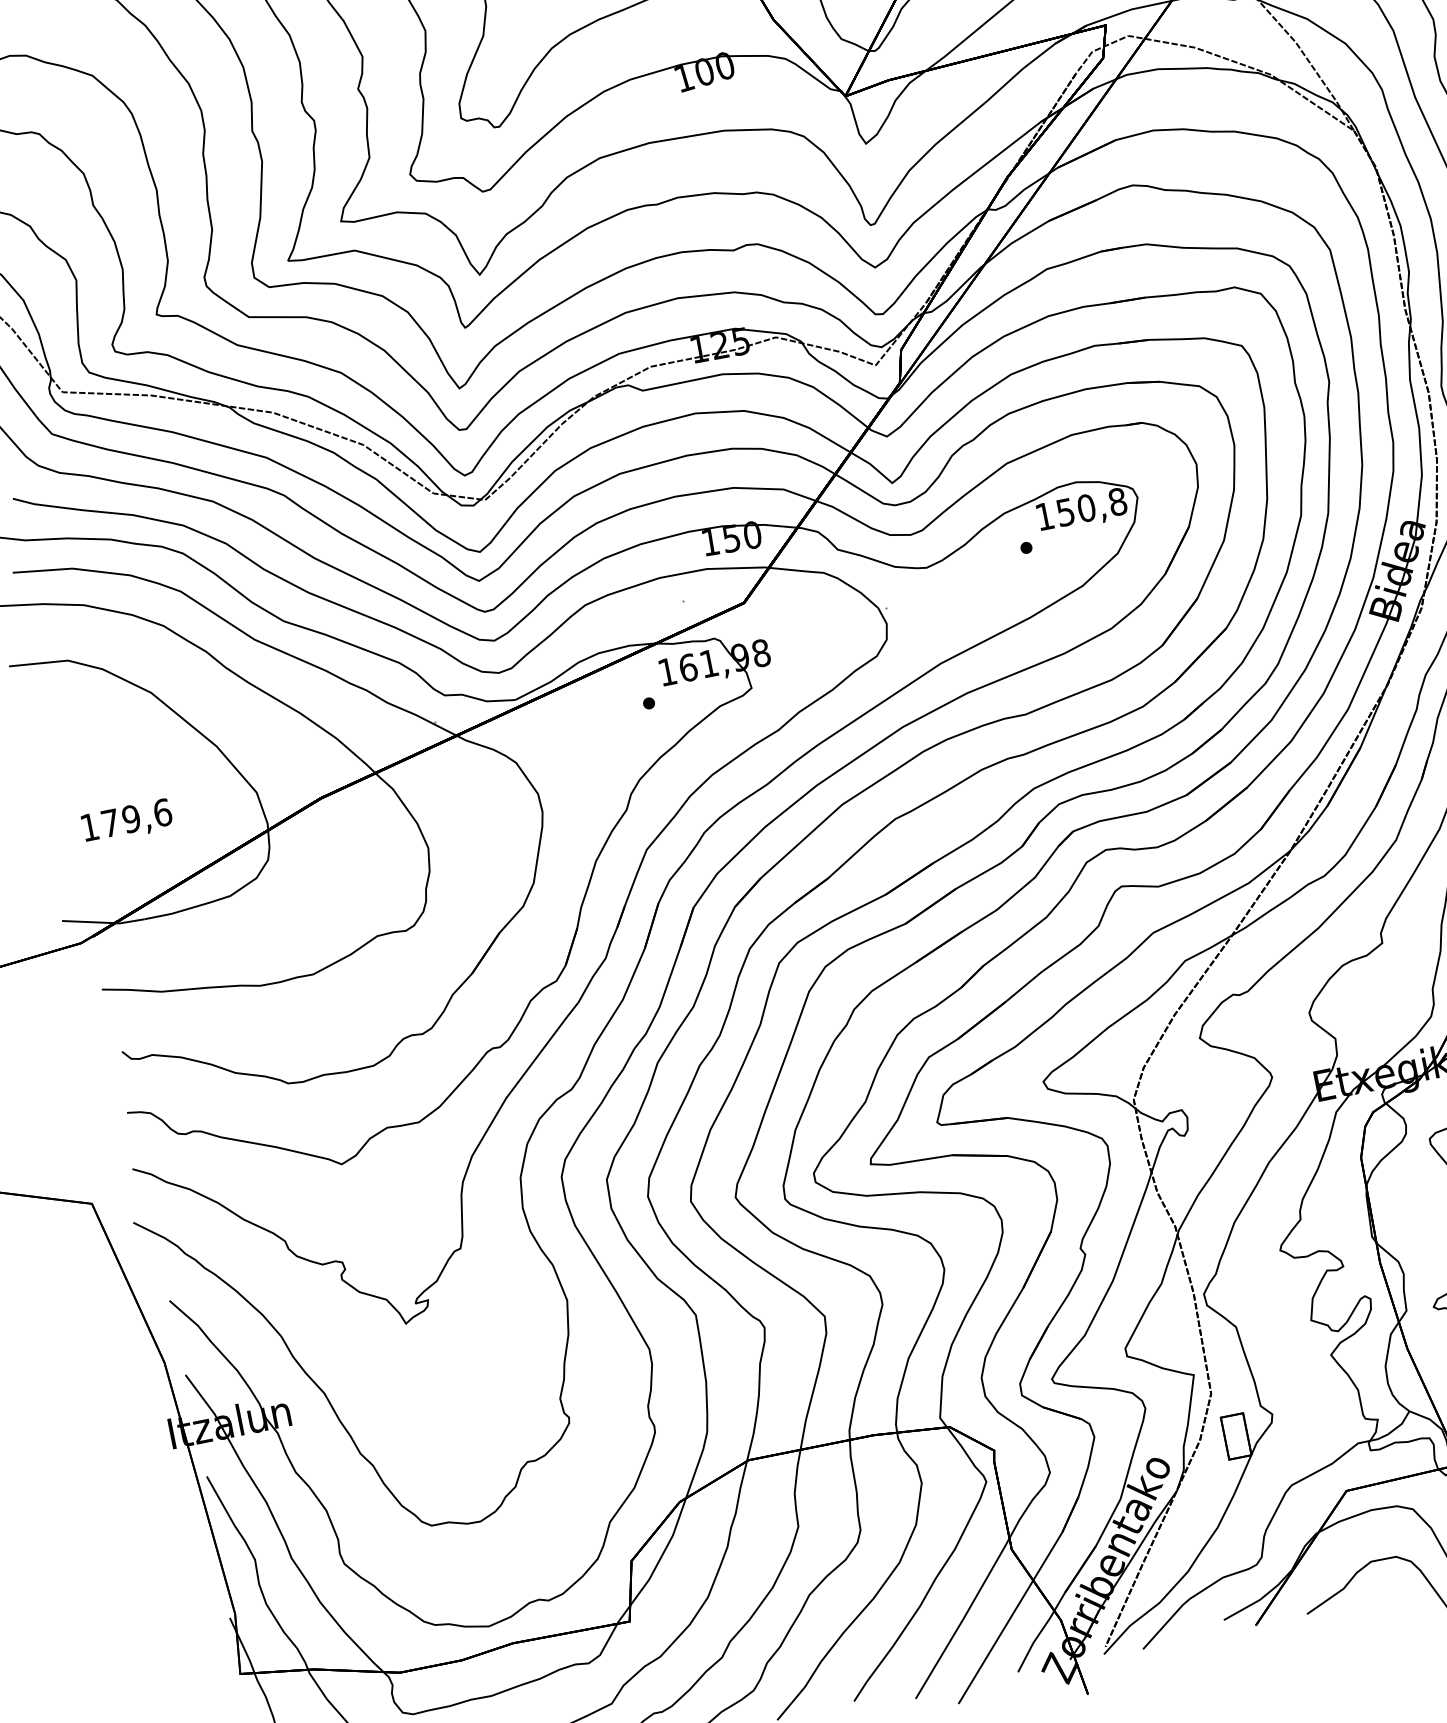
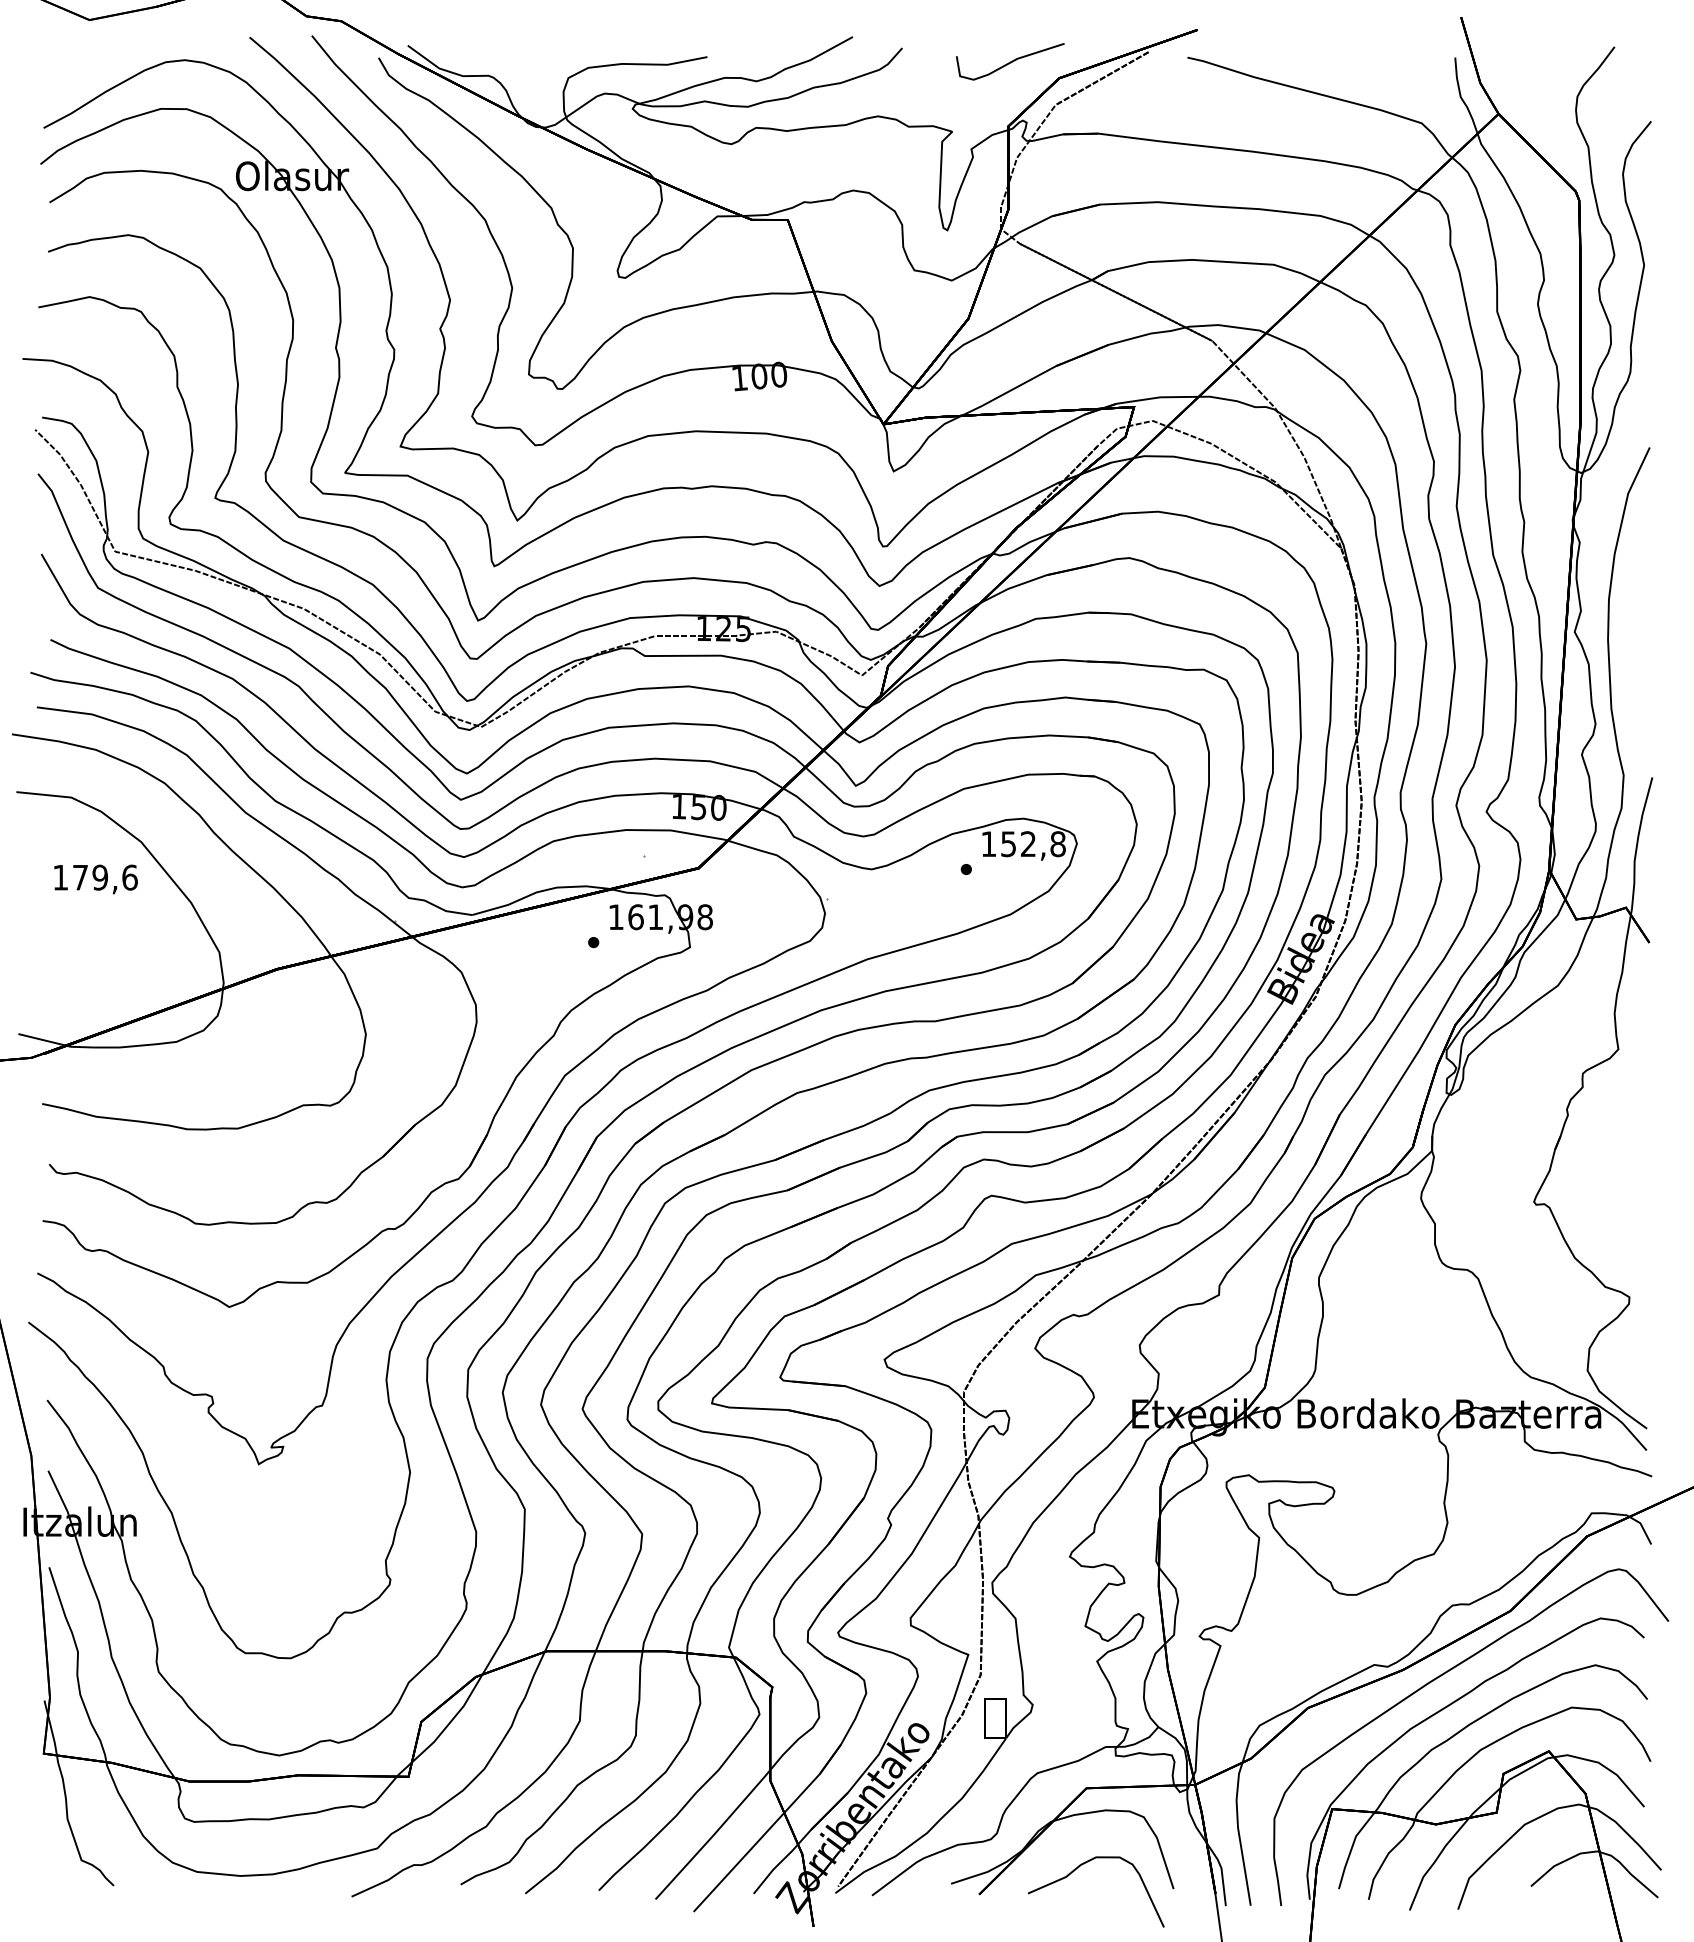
text: (1086, 508) -> (1028, 844), 150,8 -> 152,8
text: (126, 821) -> (95, 879), moved

